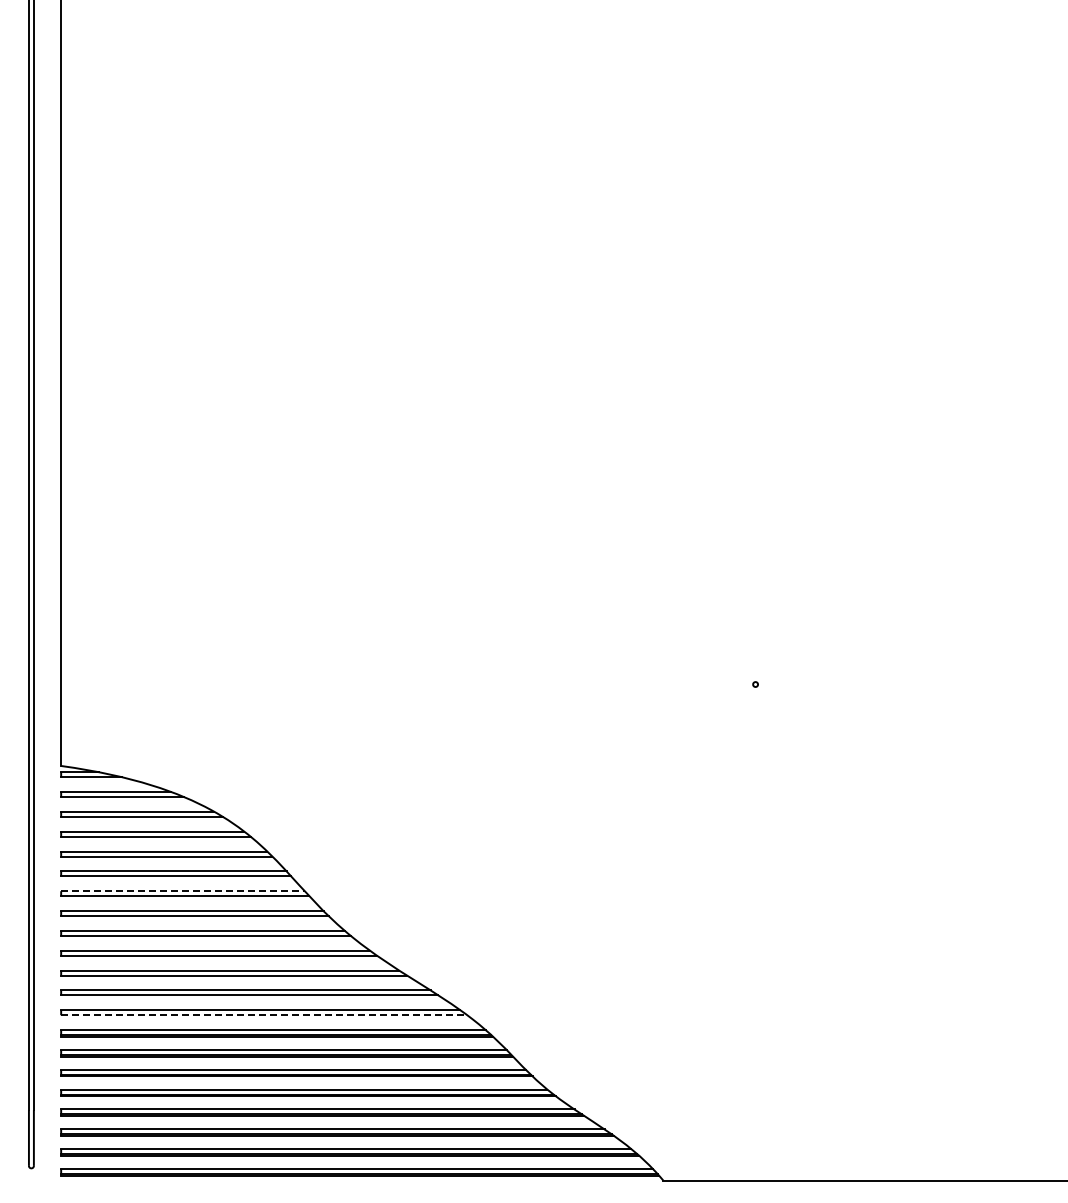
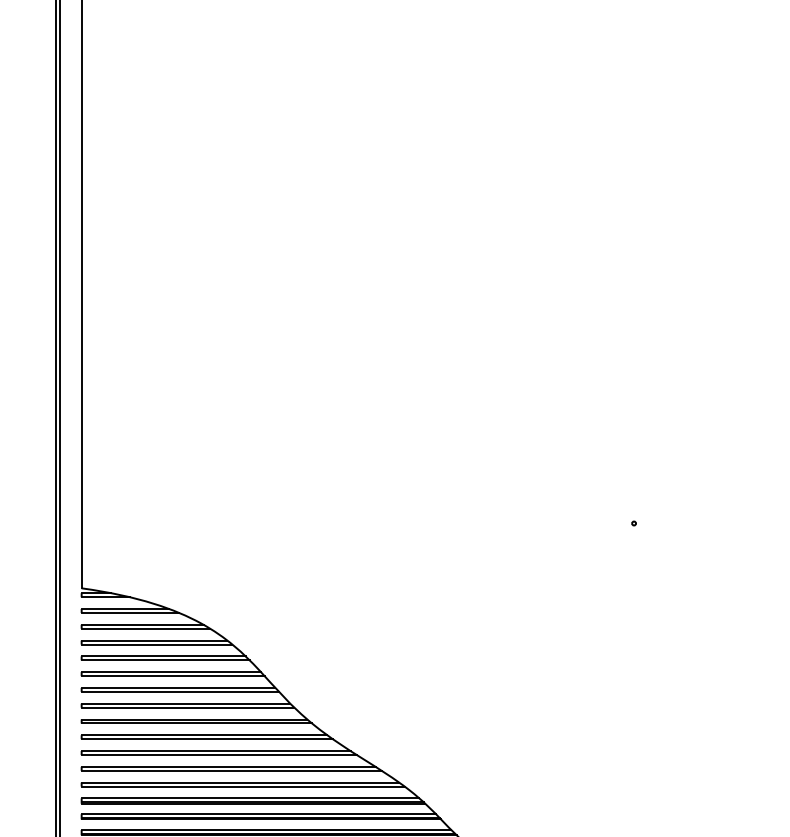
line: (182, 891) -> (178, 688), dashed -> solid
line: (264, 1015) -> (243, 786), dashed -> solid

